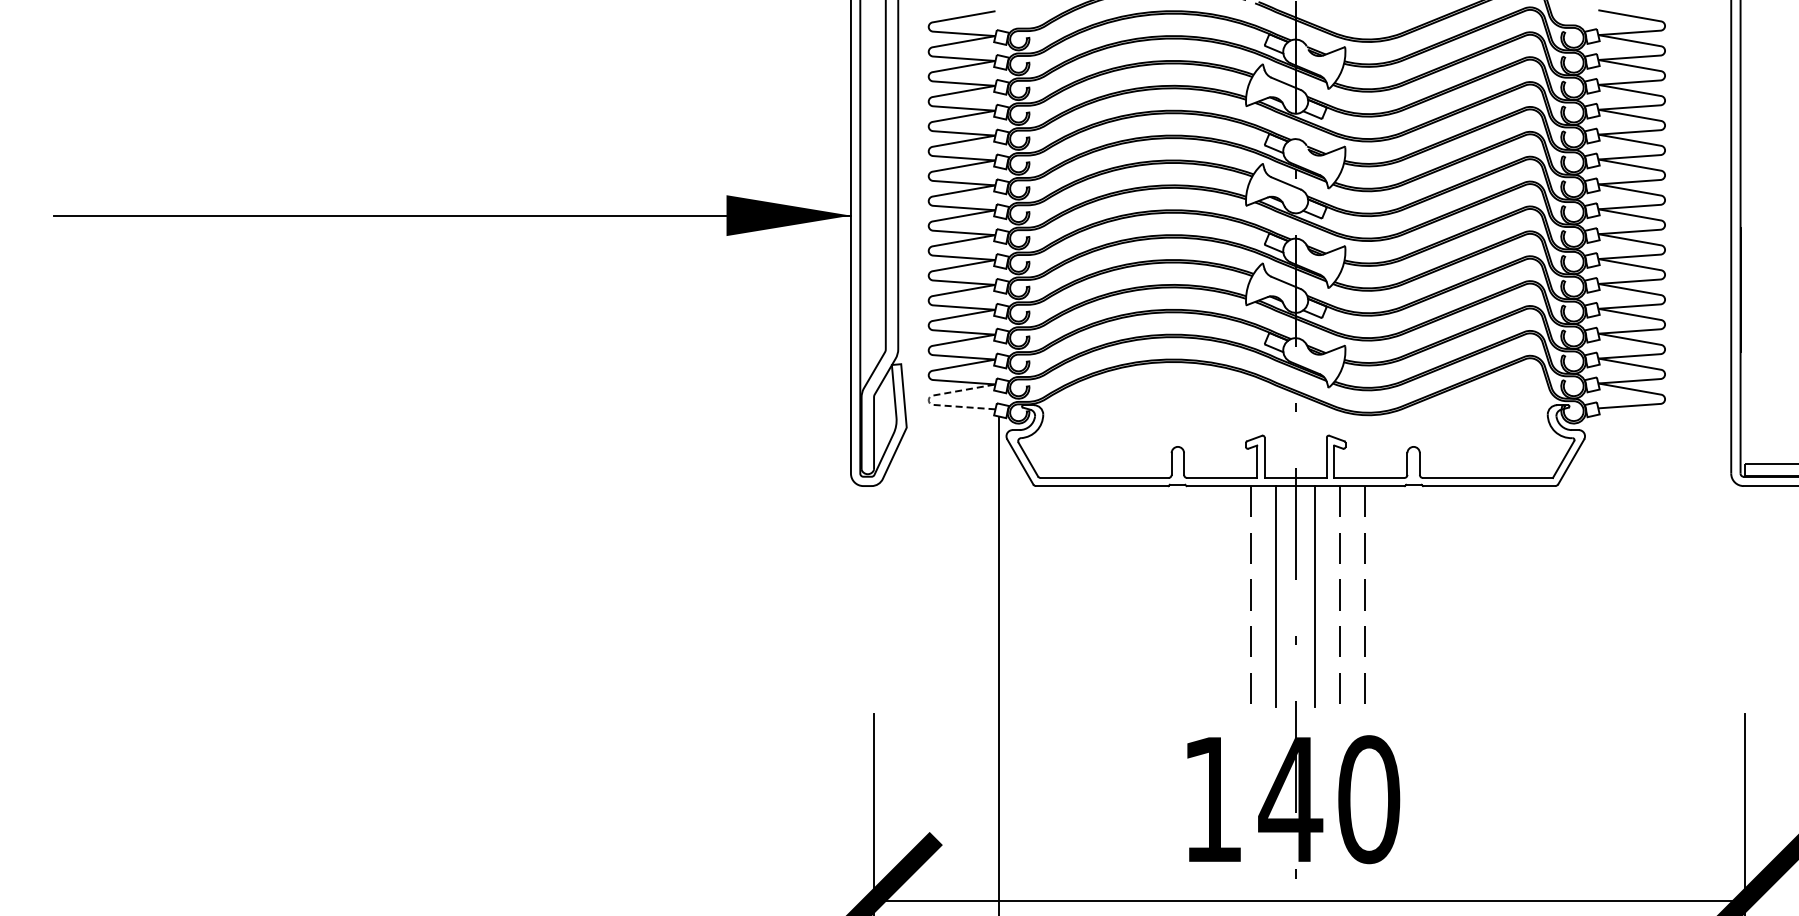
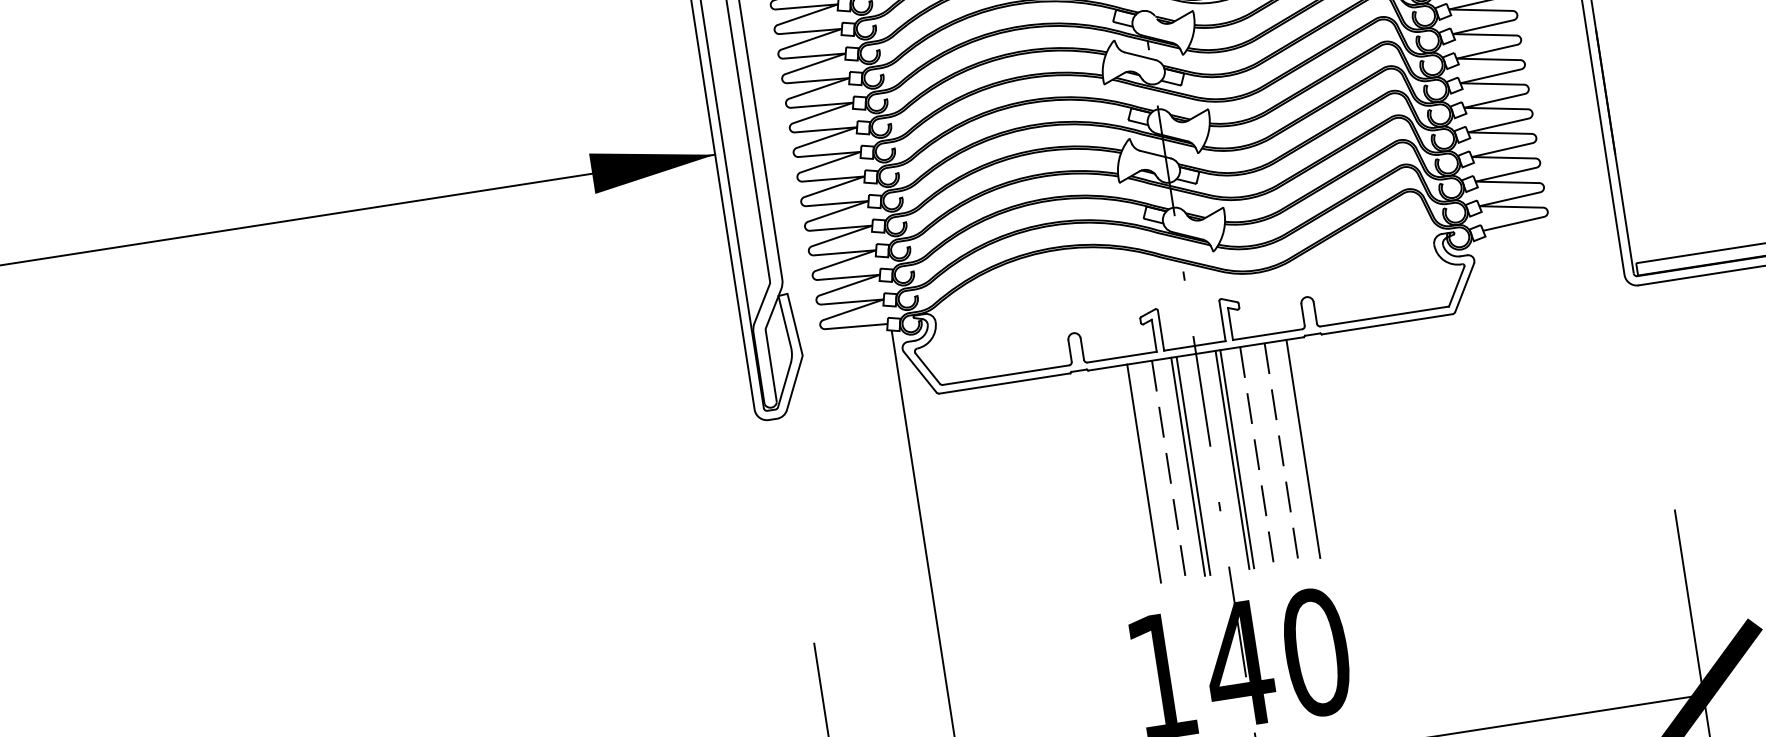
line: (928, 400) -> (820, 325), dashed -> solid
line: (1226, 596) -> (1144, 473), added
line: (1270, 596) -> (1188, 466), added
line: (1320, 596) -> (1237, 459), added
line: (1387, 596) -> (1303, 448), added

